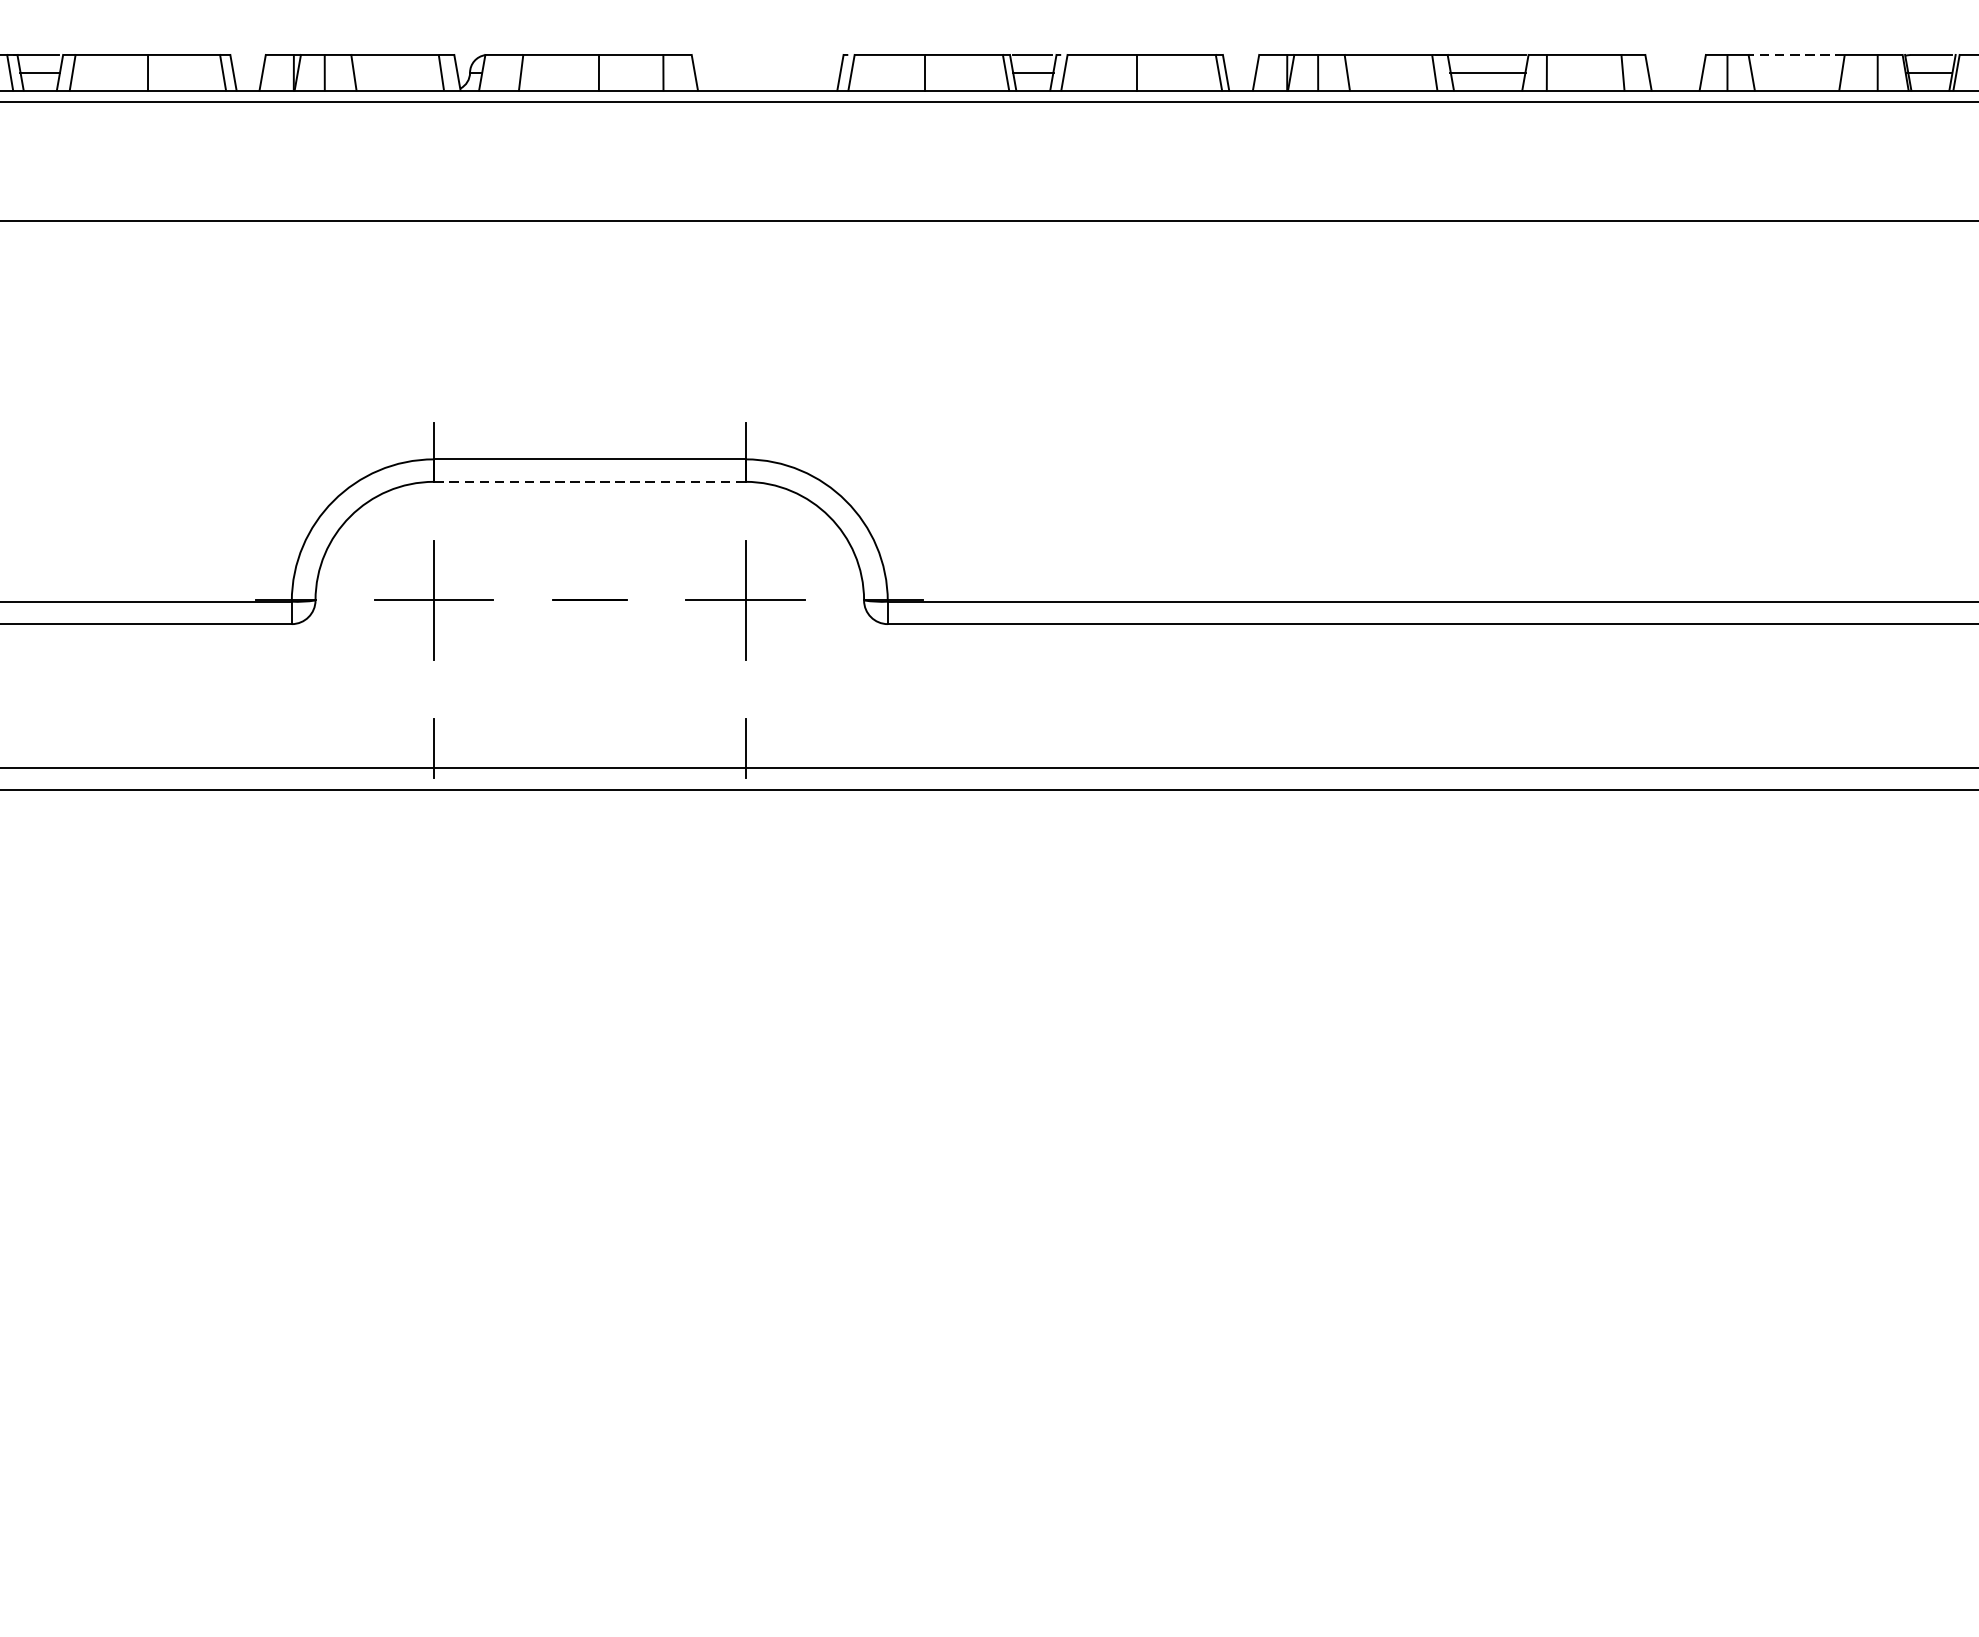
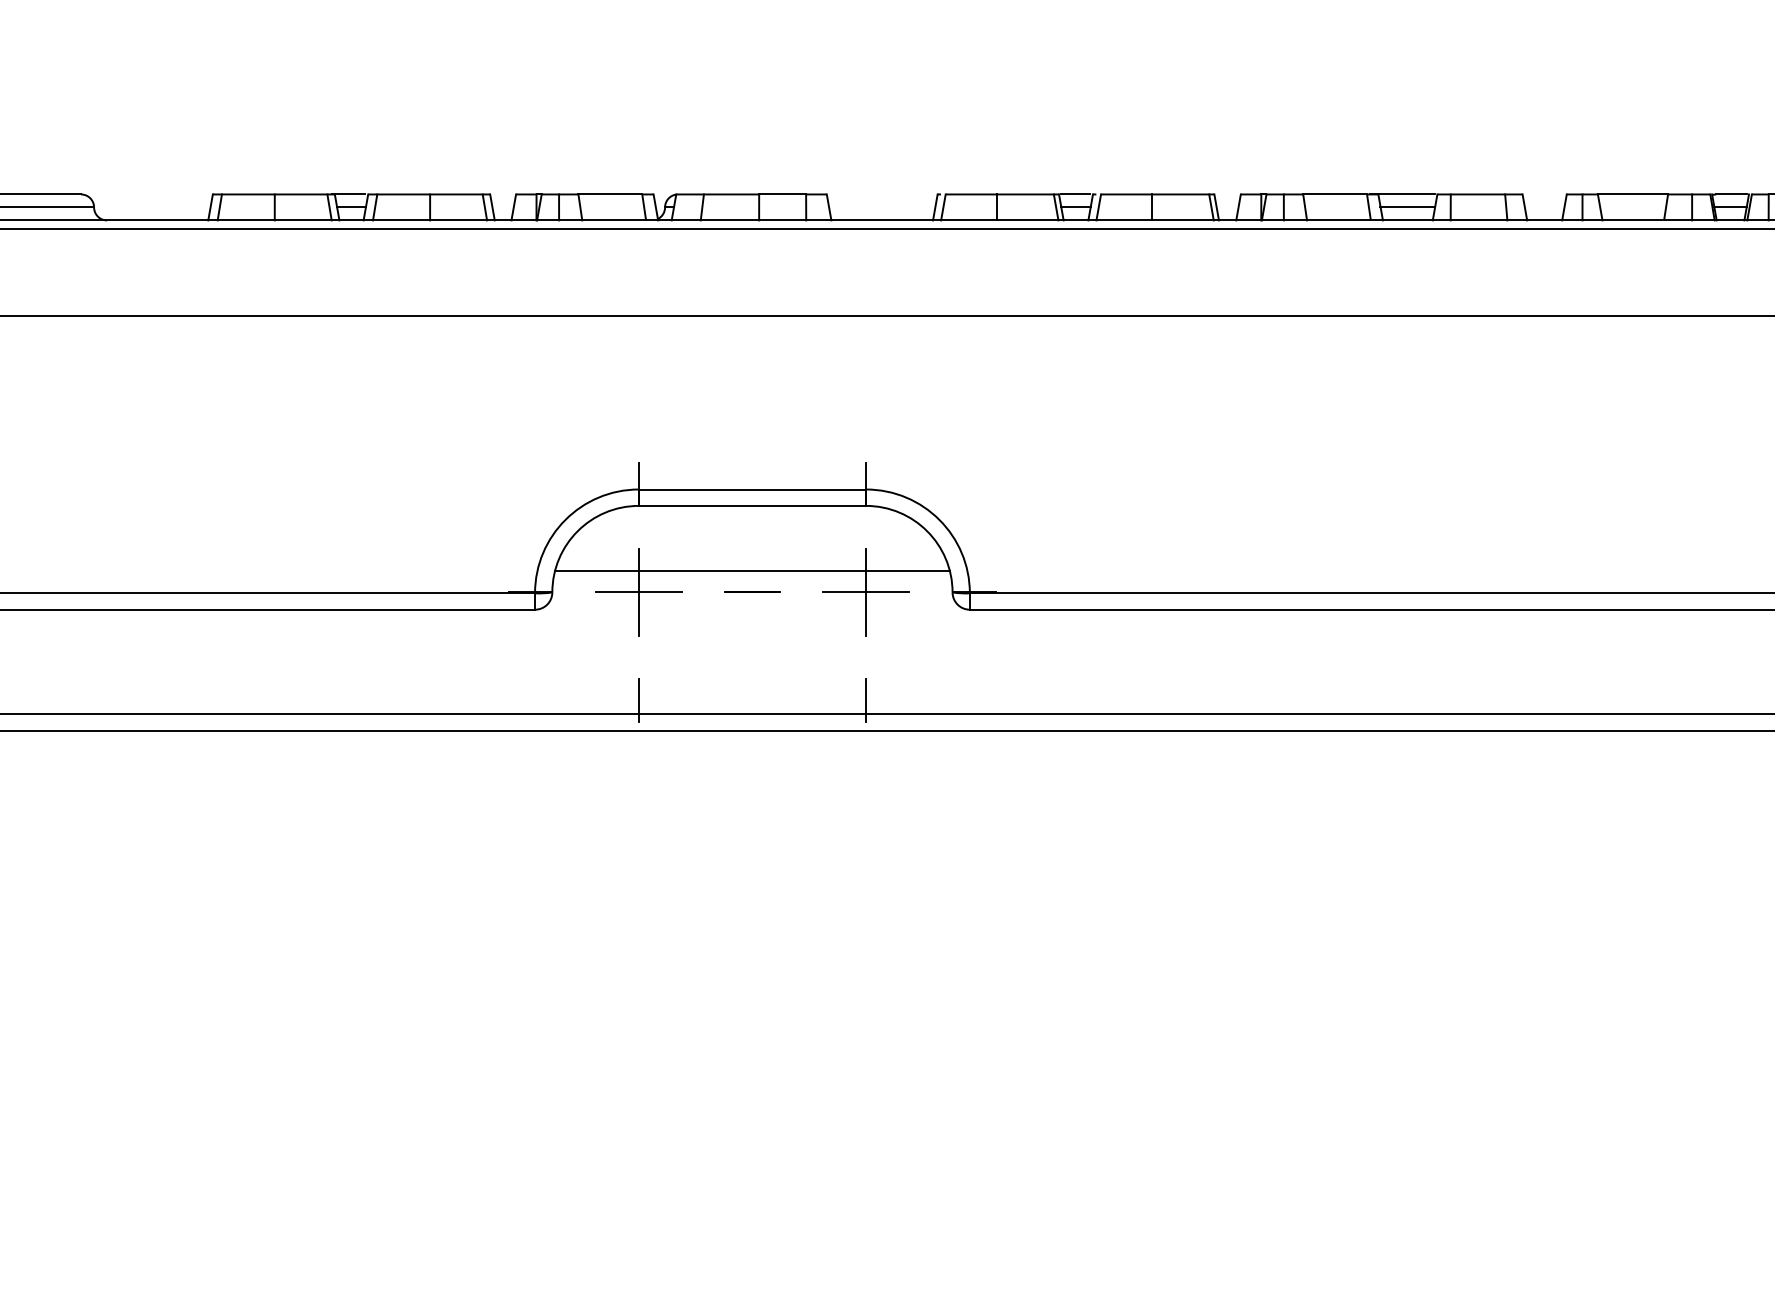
line: (1795, 55) -> (1632, 194), dashed -> solid
line: (589, 481) -> (752, 505), dashed -> solid
line: (588, 571) -> (751, 571), added

